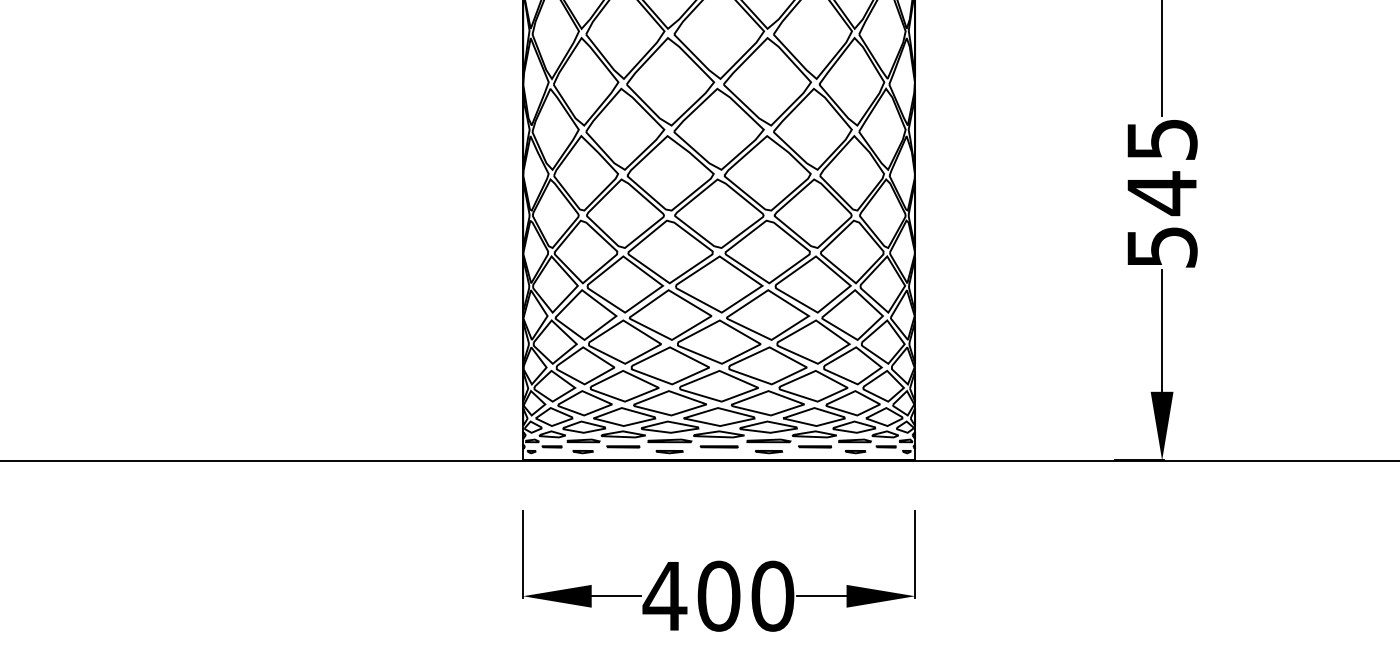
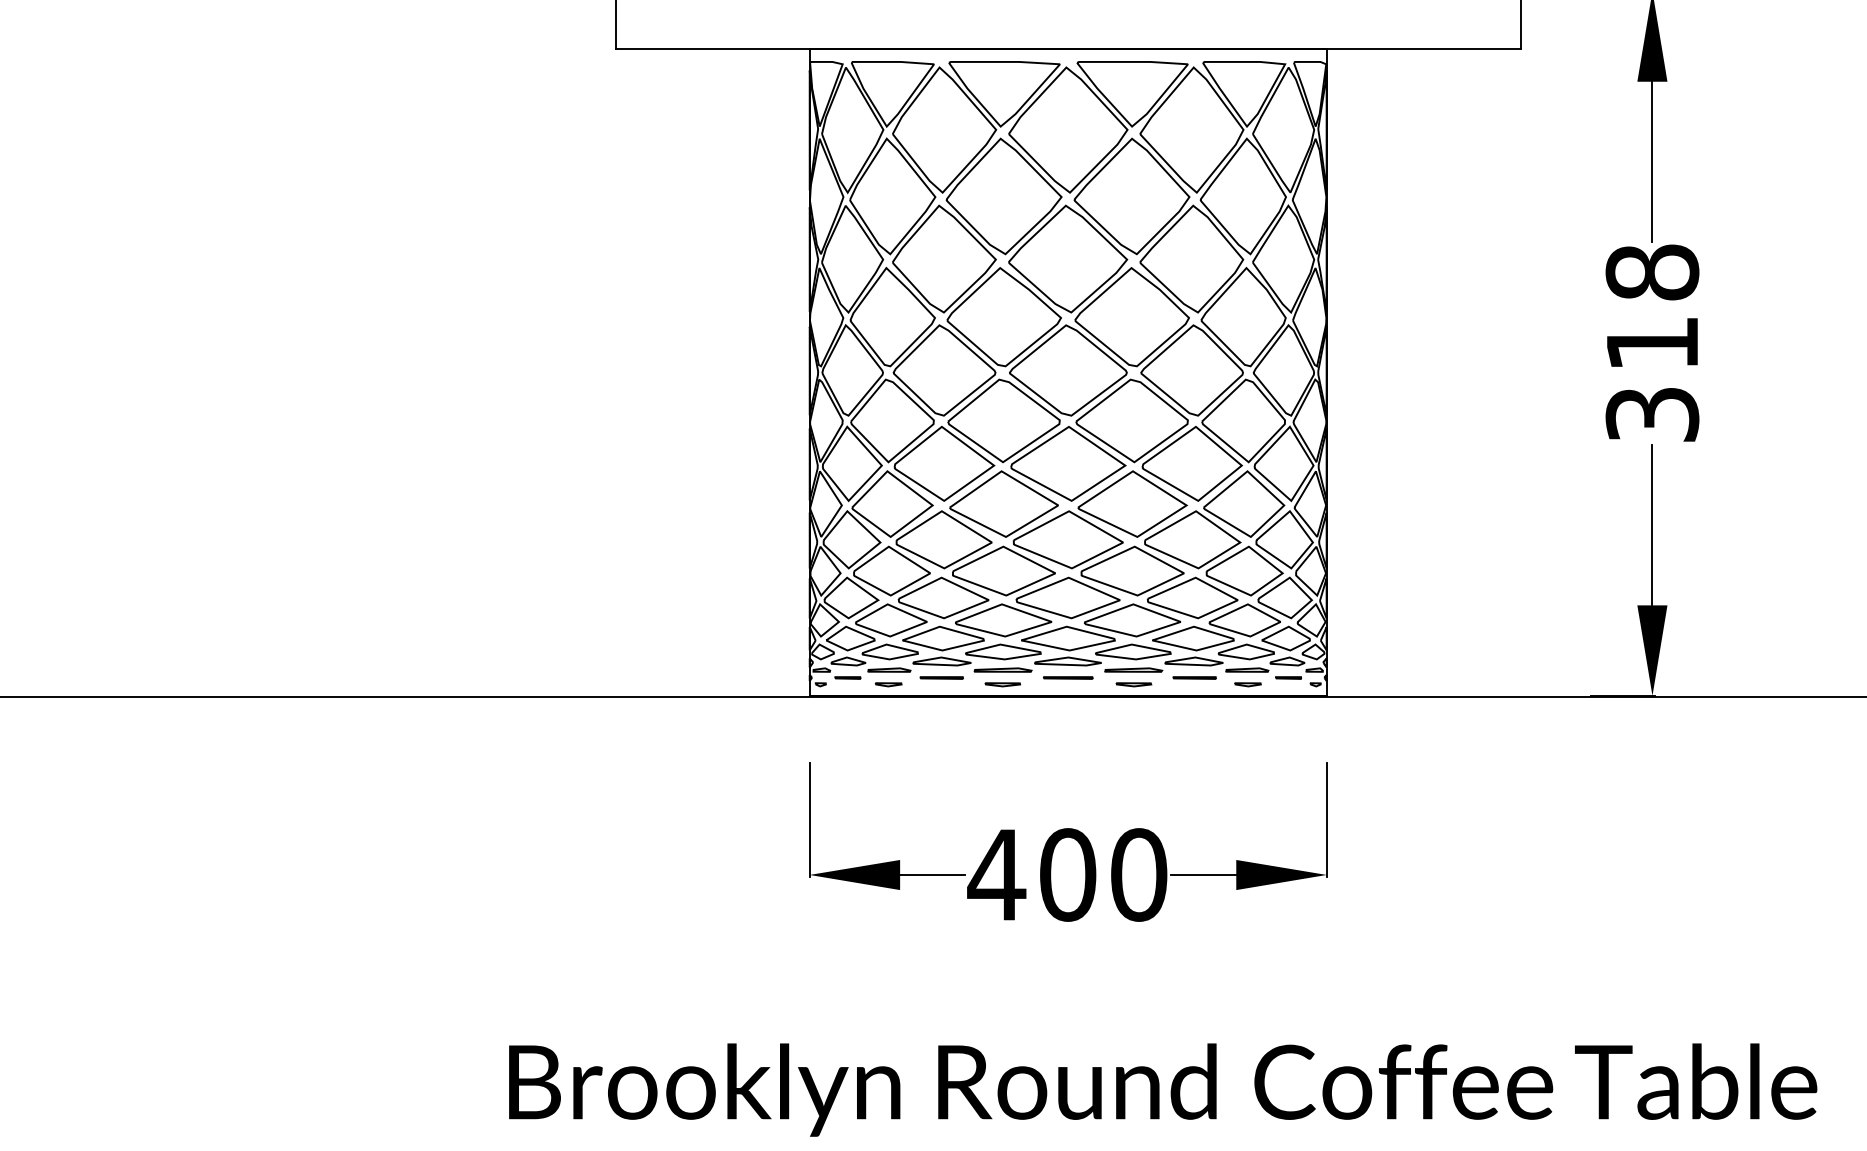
text: (1162, 192) -> (1652, 342), 545 -> 318

